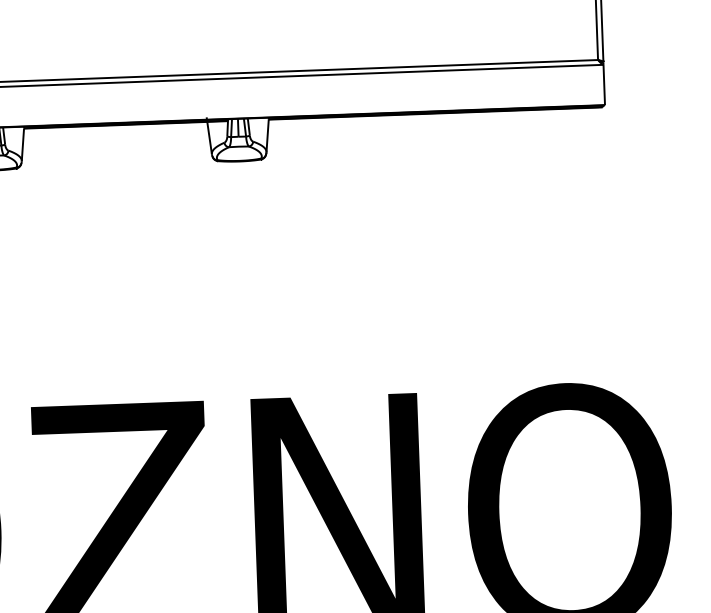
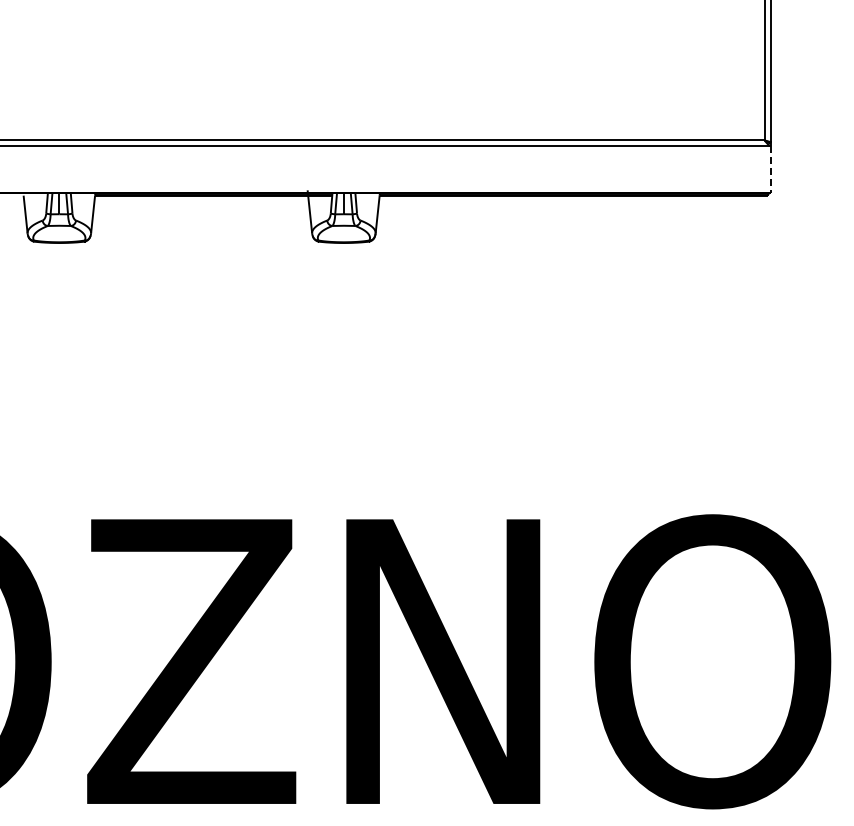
line: (604, 85) -> (770, 170), solid -> dashed

